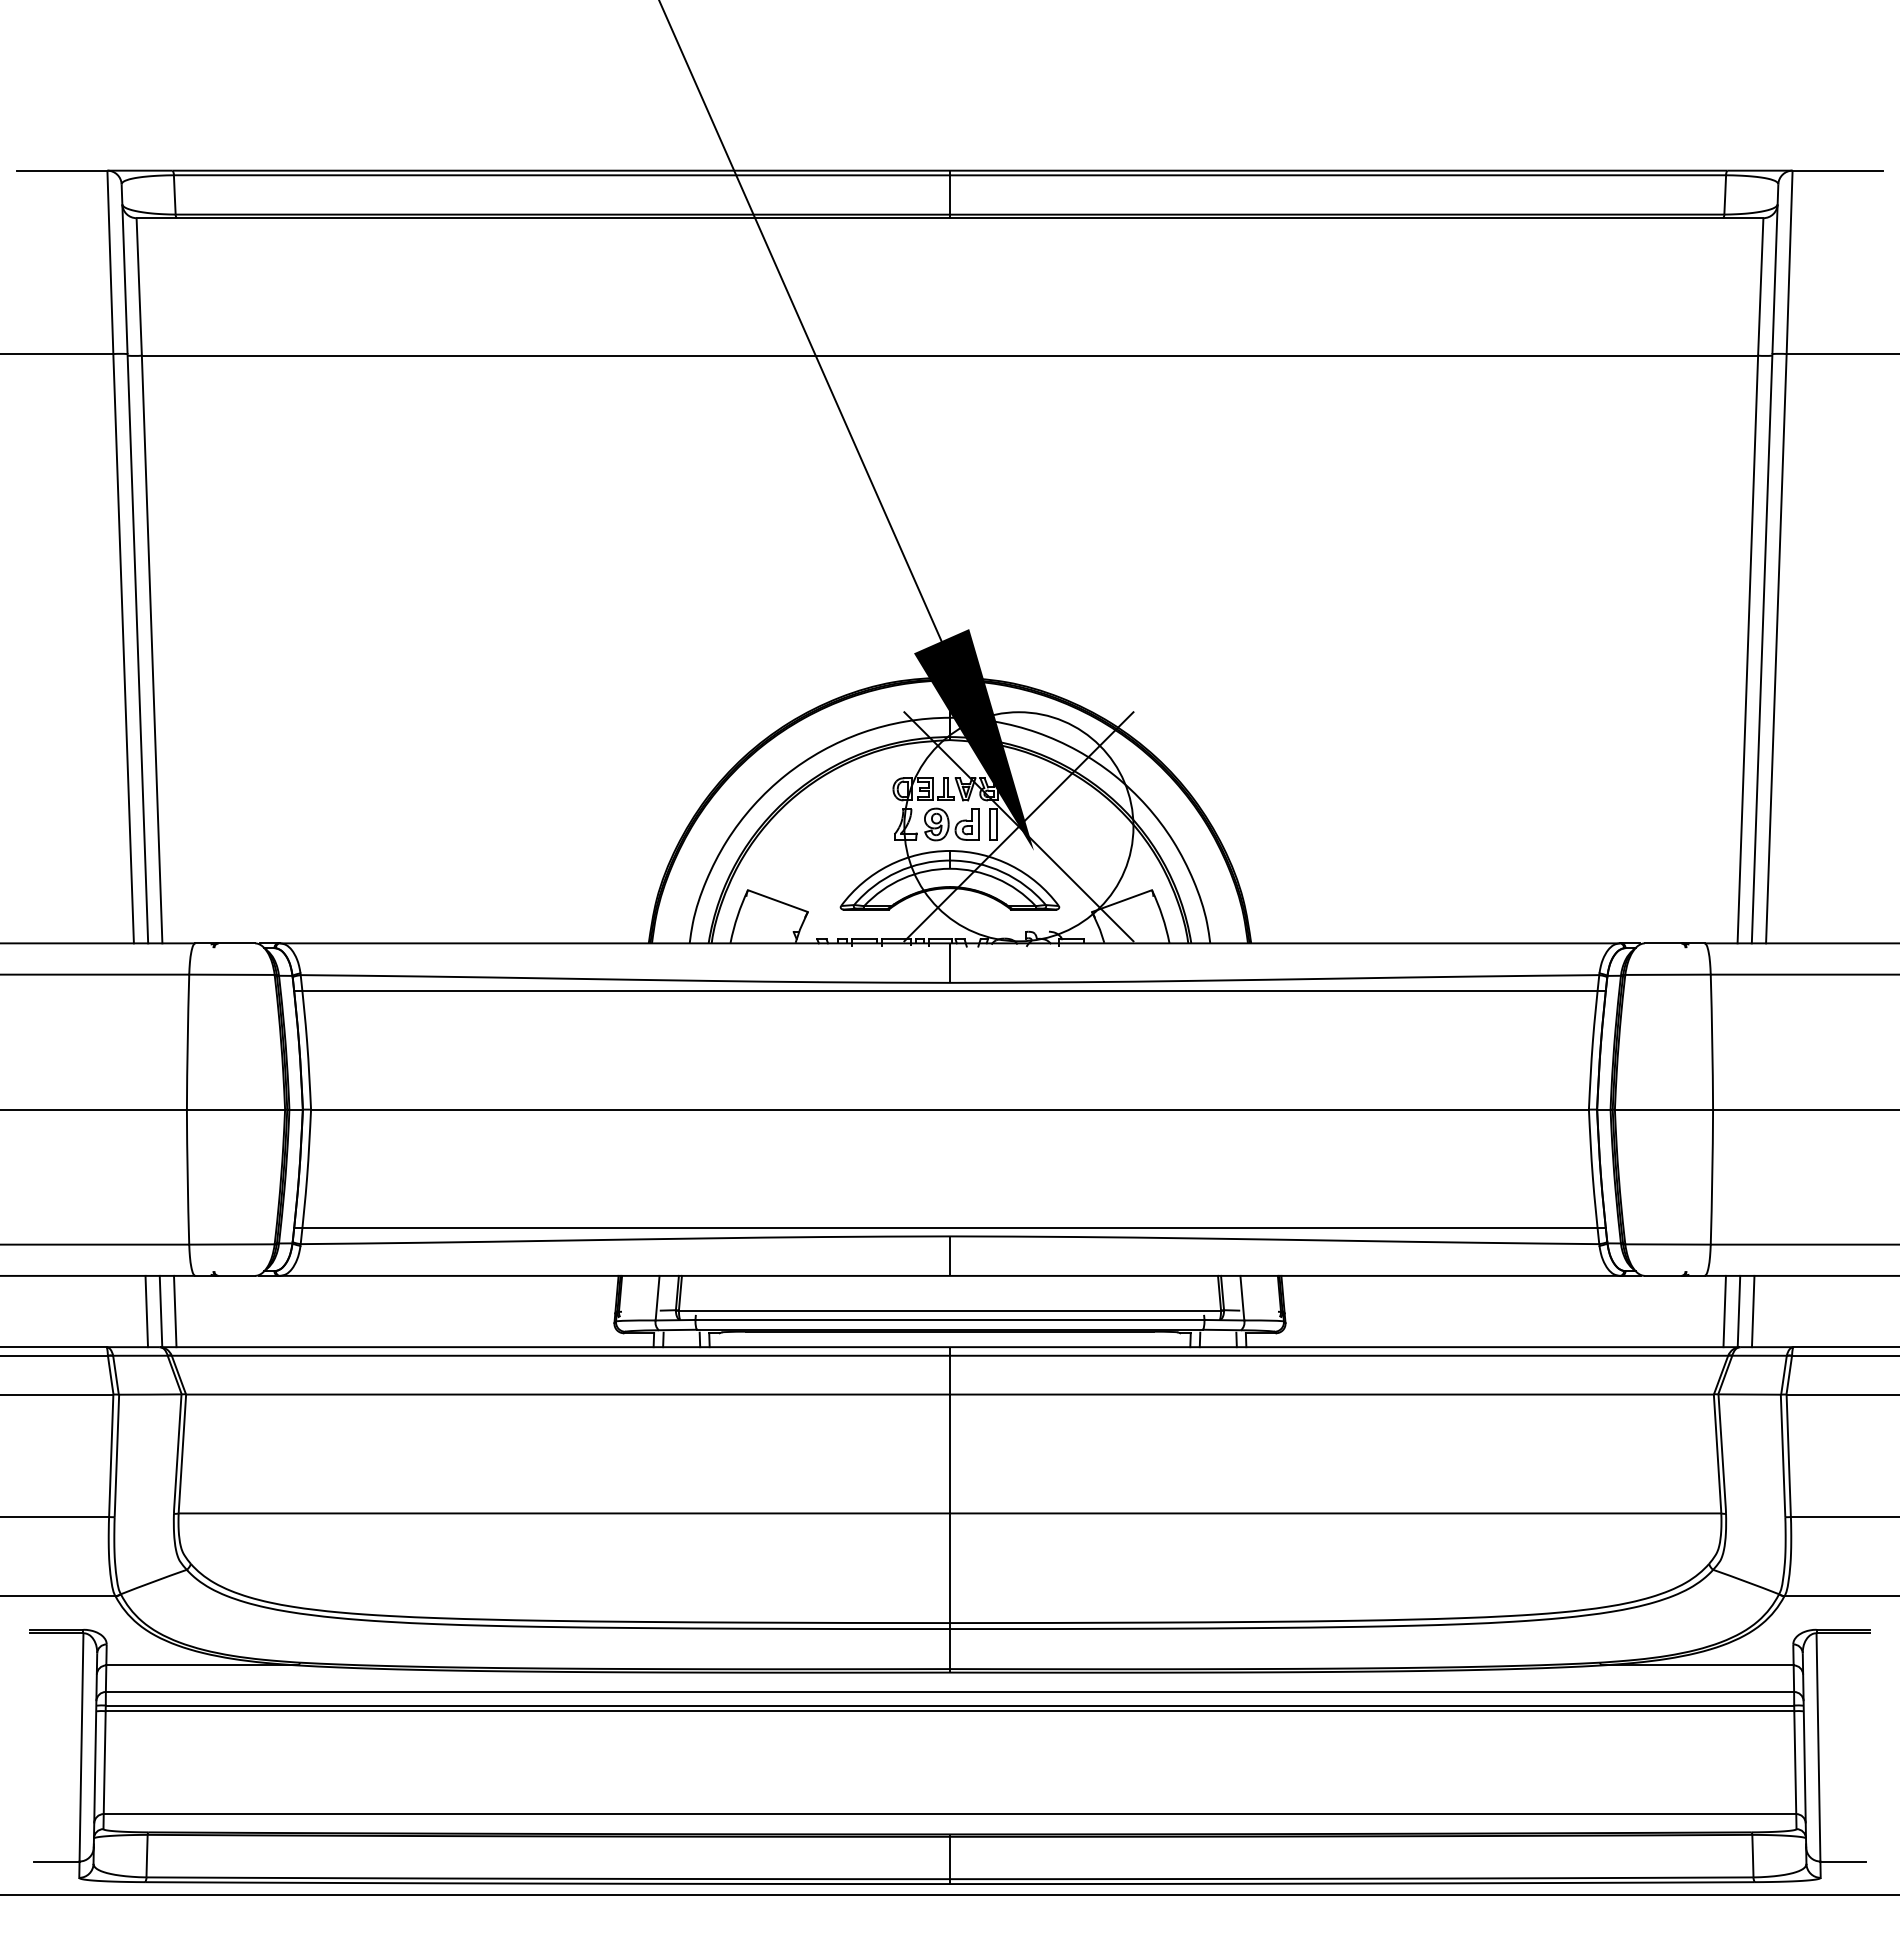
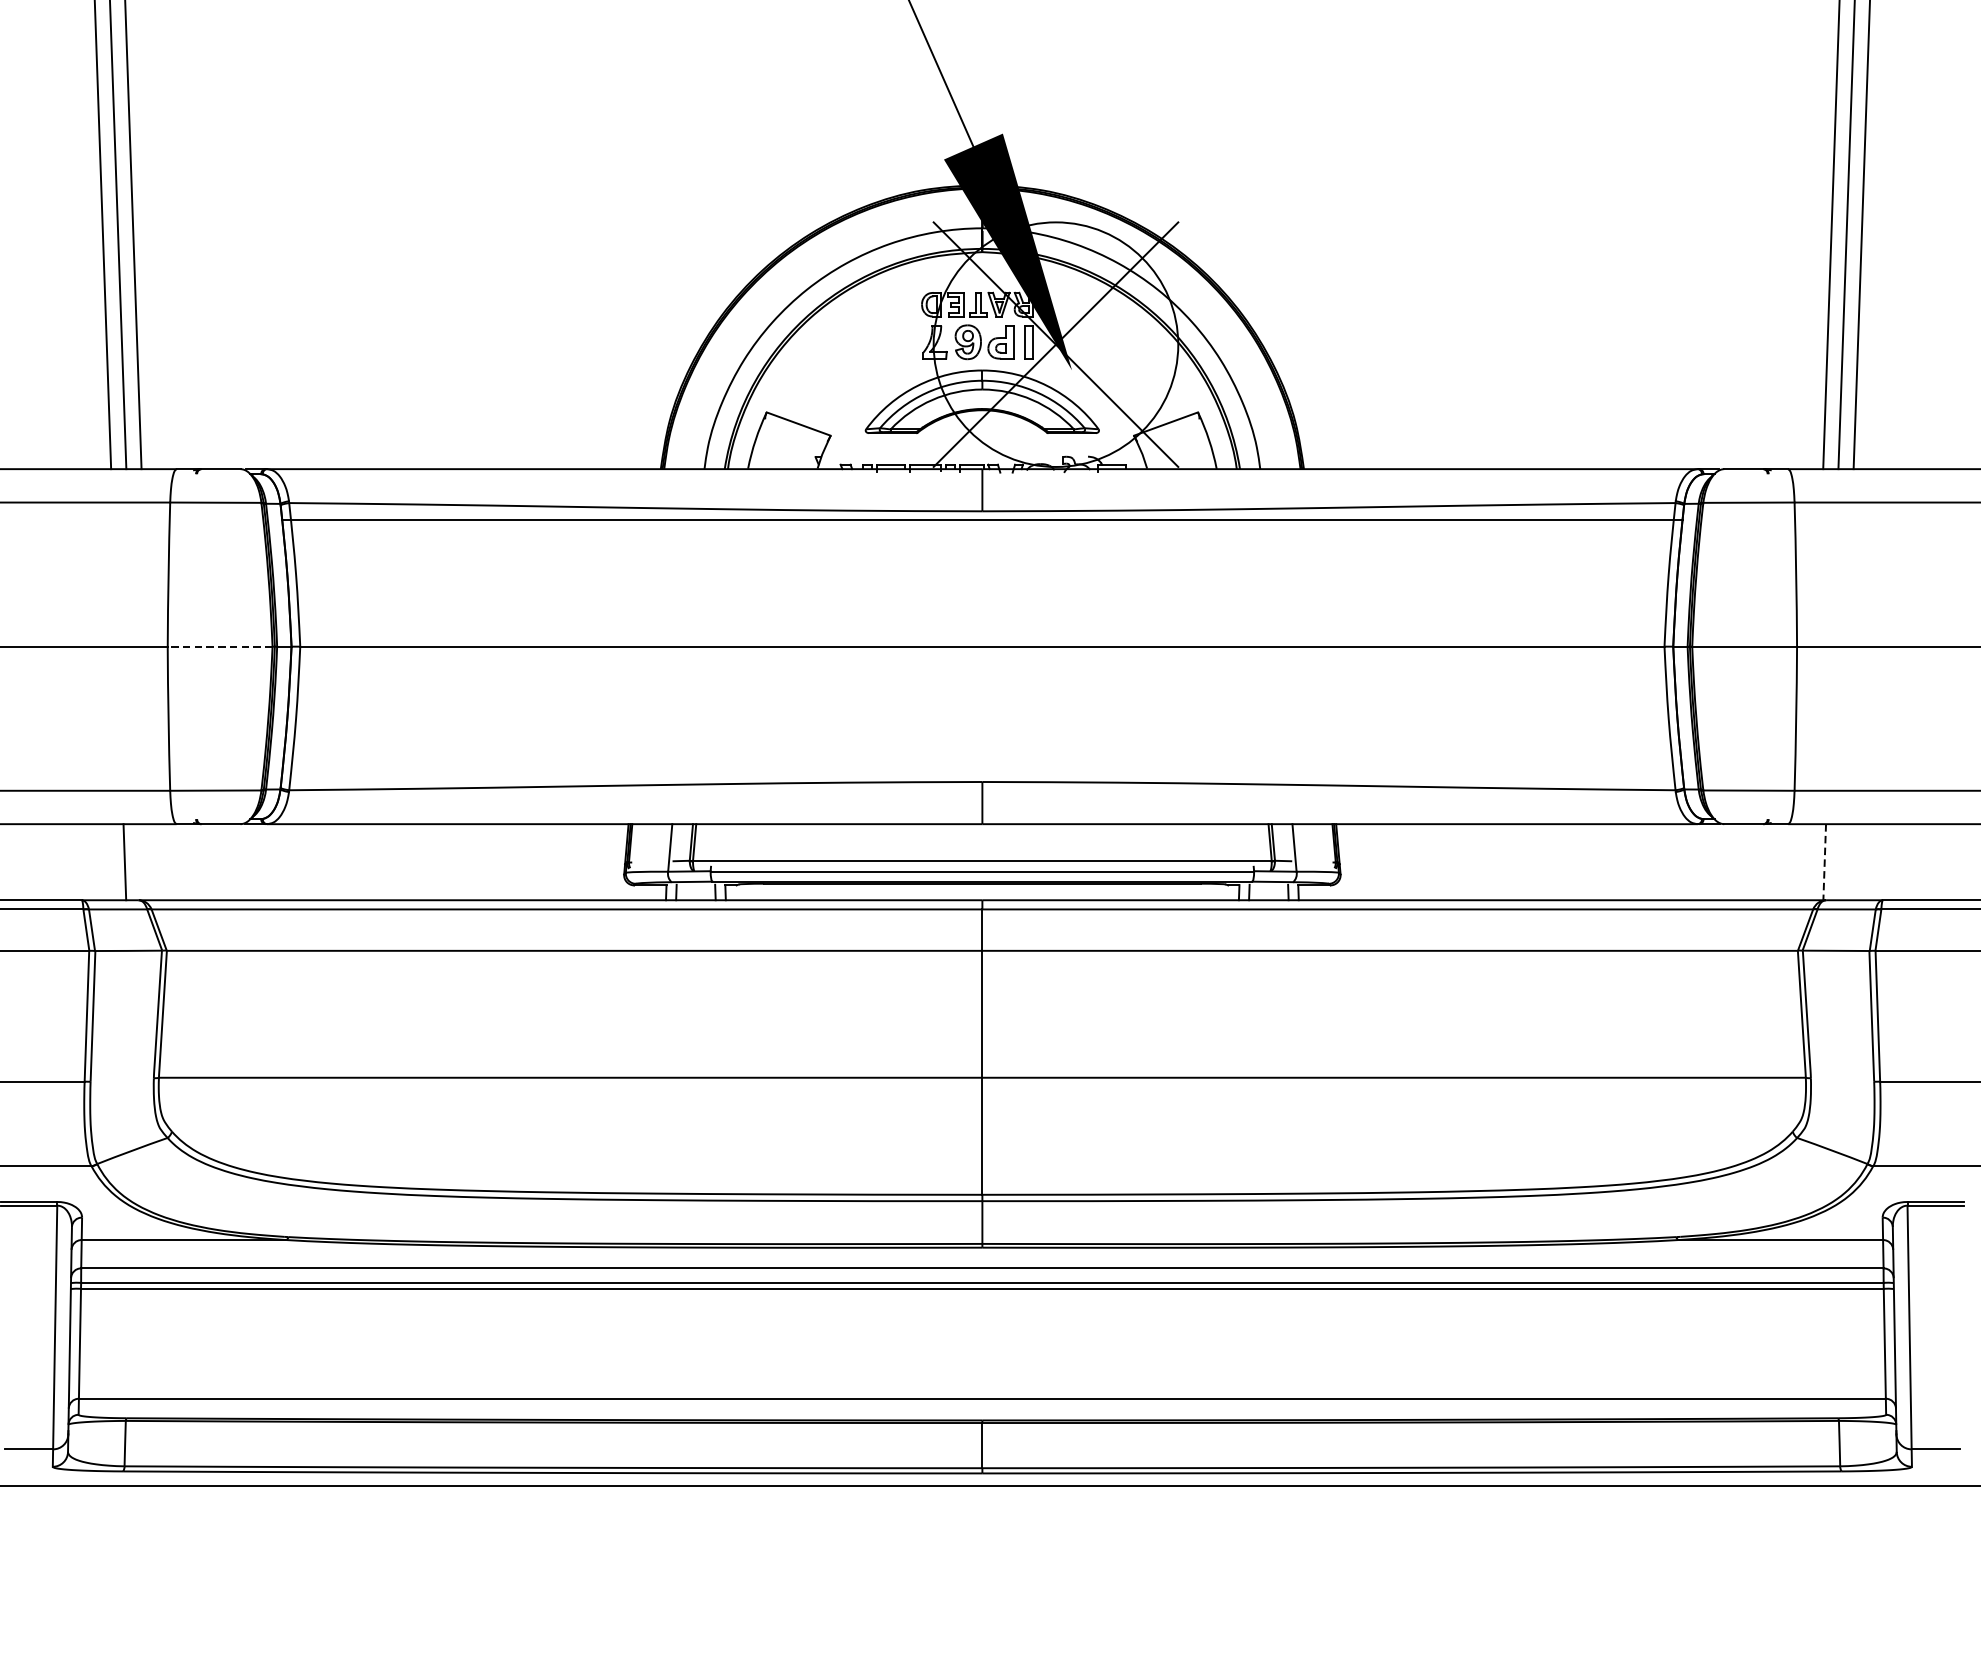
line: (235, 1109) -> (219, 646), solid -> dashed
line: (949, 1228) -> (981, 773), removed
line: (160, 1311) -> (139, 862), removed
line: (175, 1311) -> (155, 862), removed
line: (1724, 1311) -> (1809, 862), removed
line: (1738, 1311) -> (1824, 862), solid -> dashed
line: (1752, 1311) -> (1839, 862), removed

